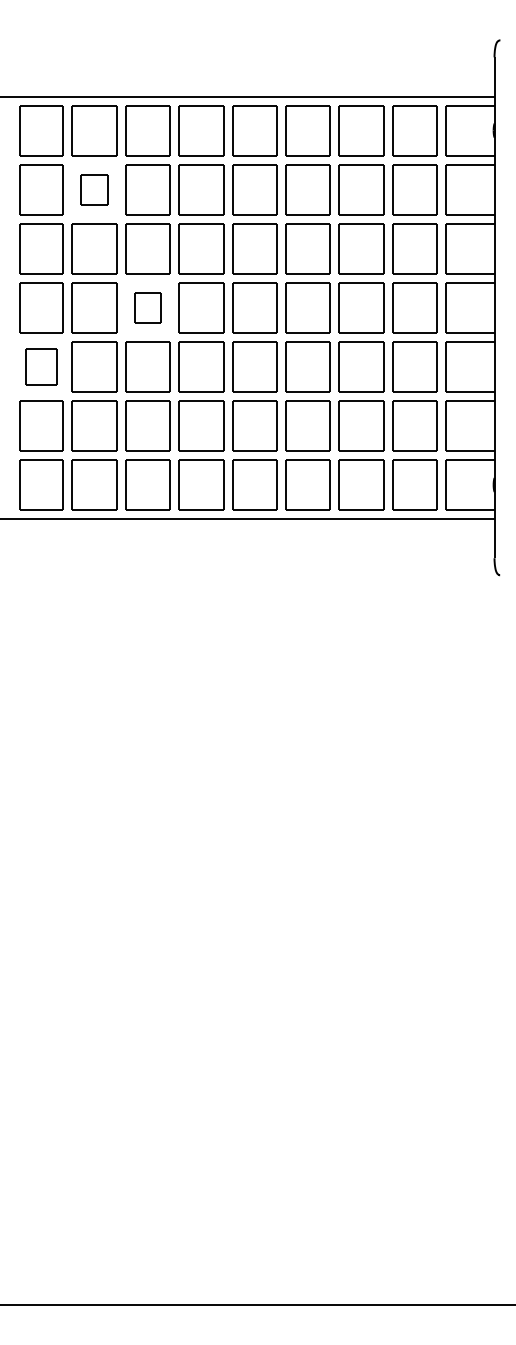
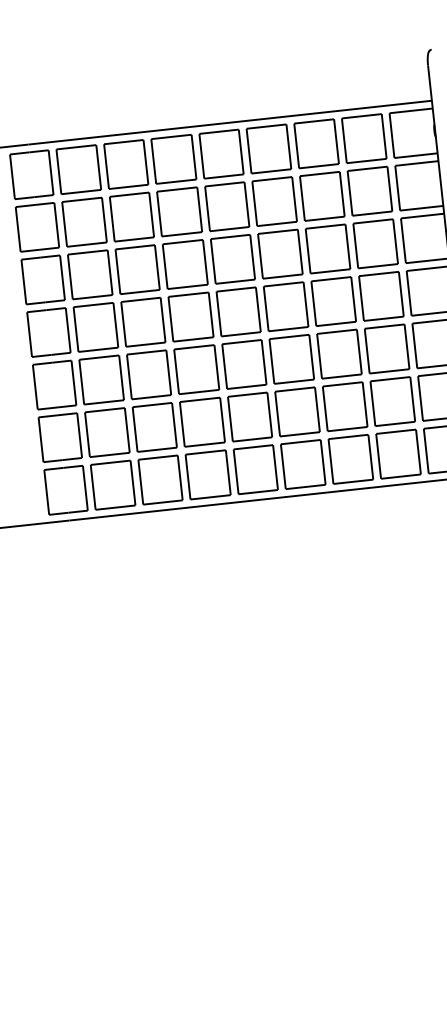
part: (94, 189) -> (84, 221), size x1.67
part: (147, 307) -> (143, 321), size x1.67
part: (41, 366) -> (54, 384), size x1.43

